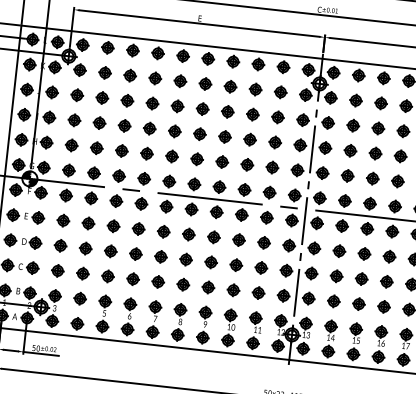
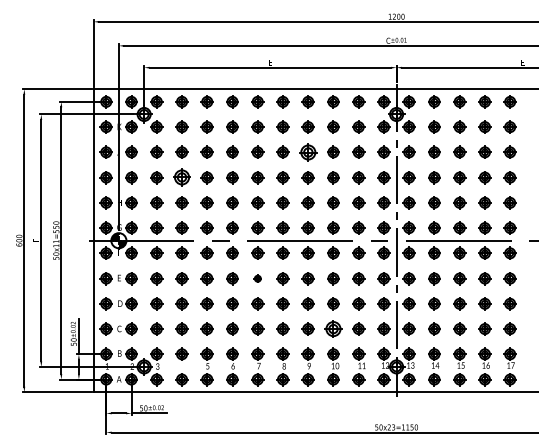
part: (227, 110) -> (307, 151), size x1.4
part: (99, 122) -> (181, 177), size x1.4
part: (163, 231) -> (257, 278), size x0.6
part: (233, 289) -> (333, 328), size x1.4

